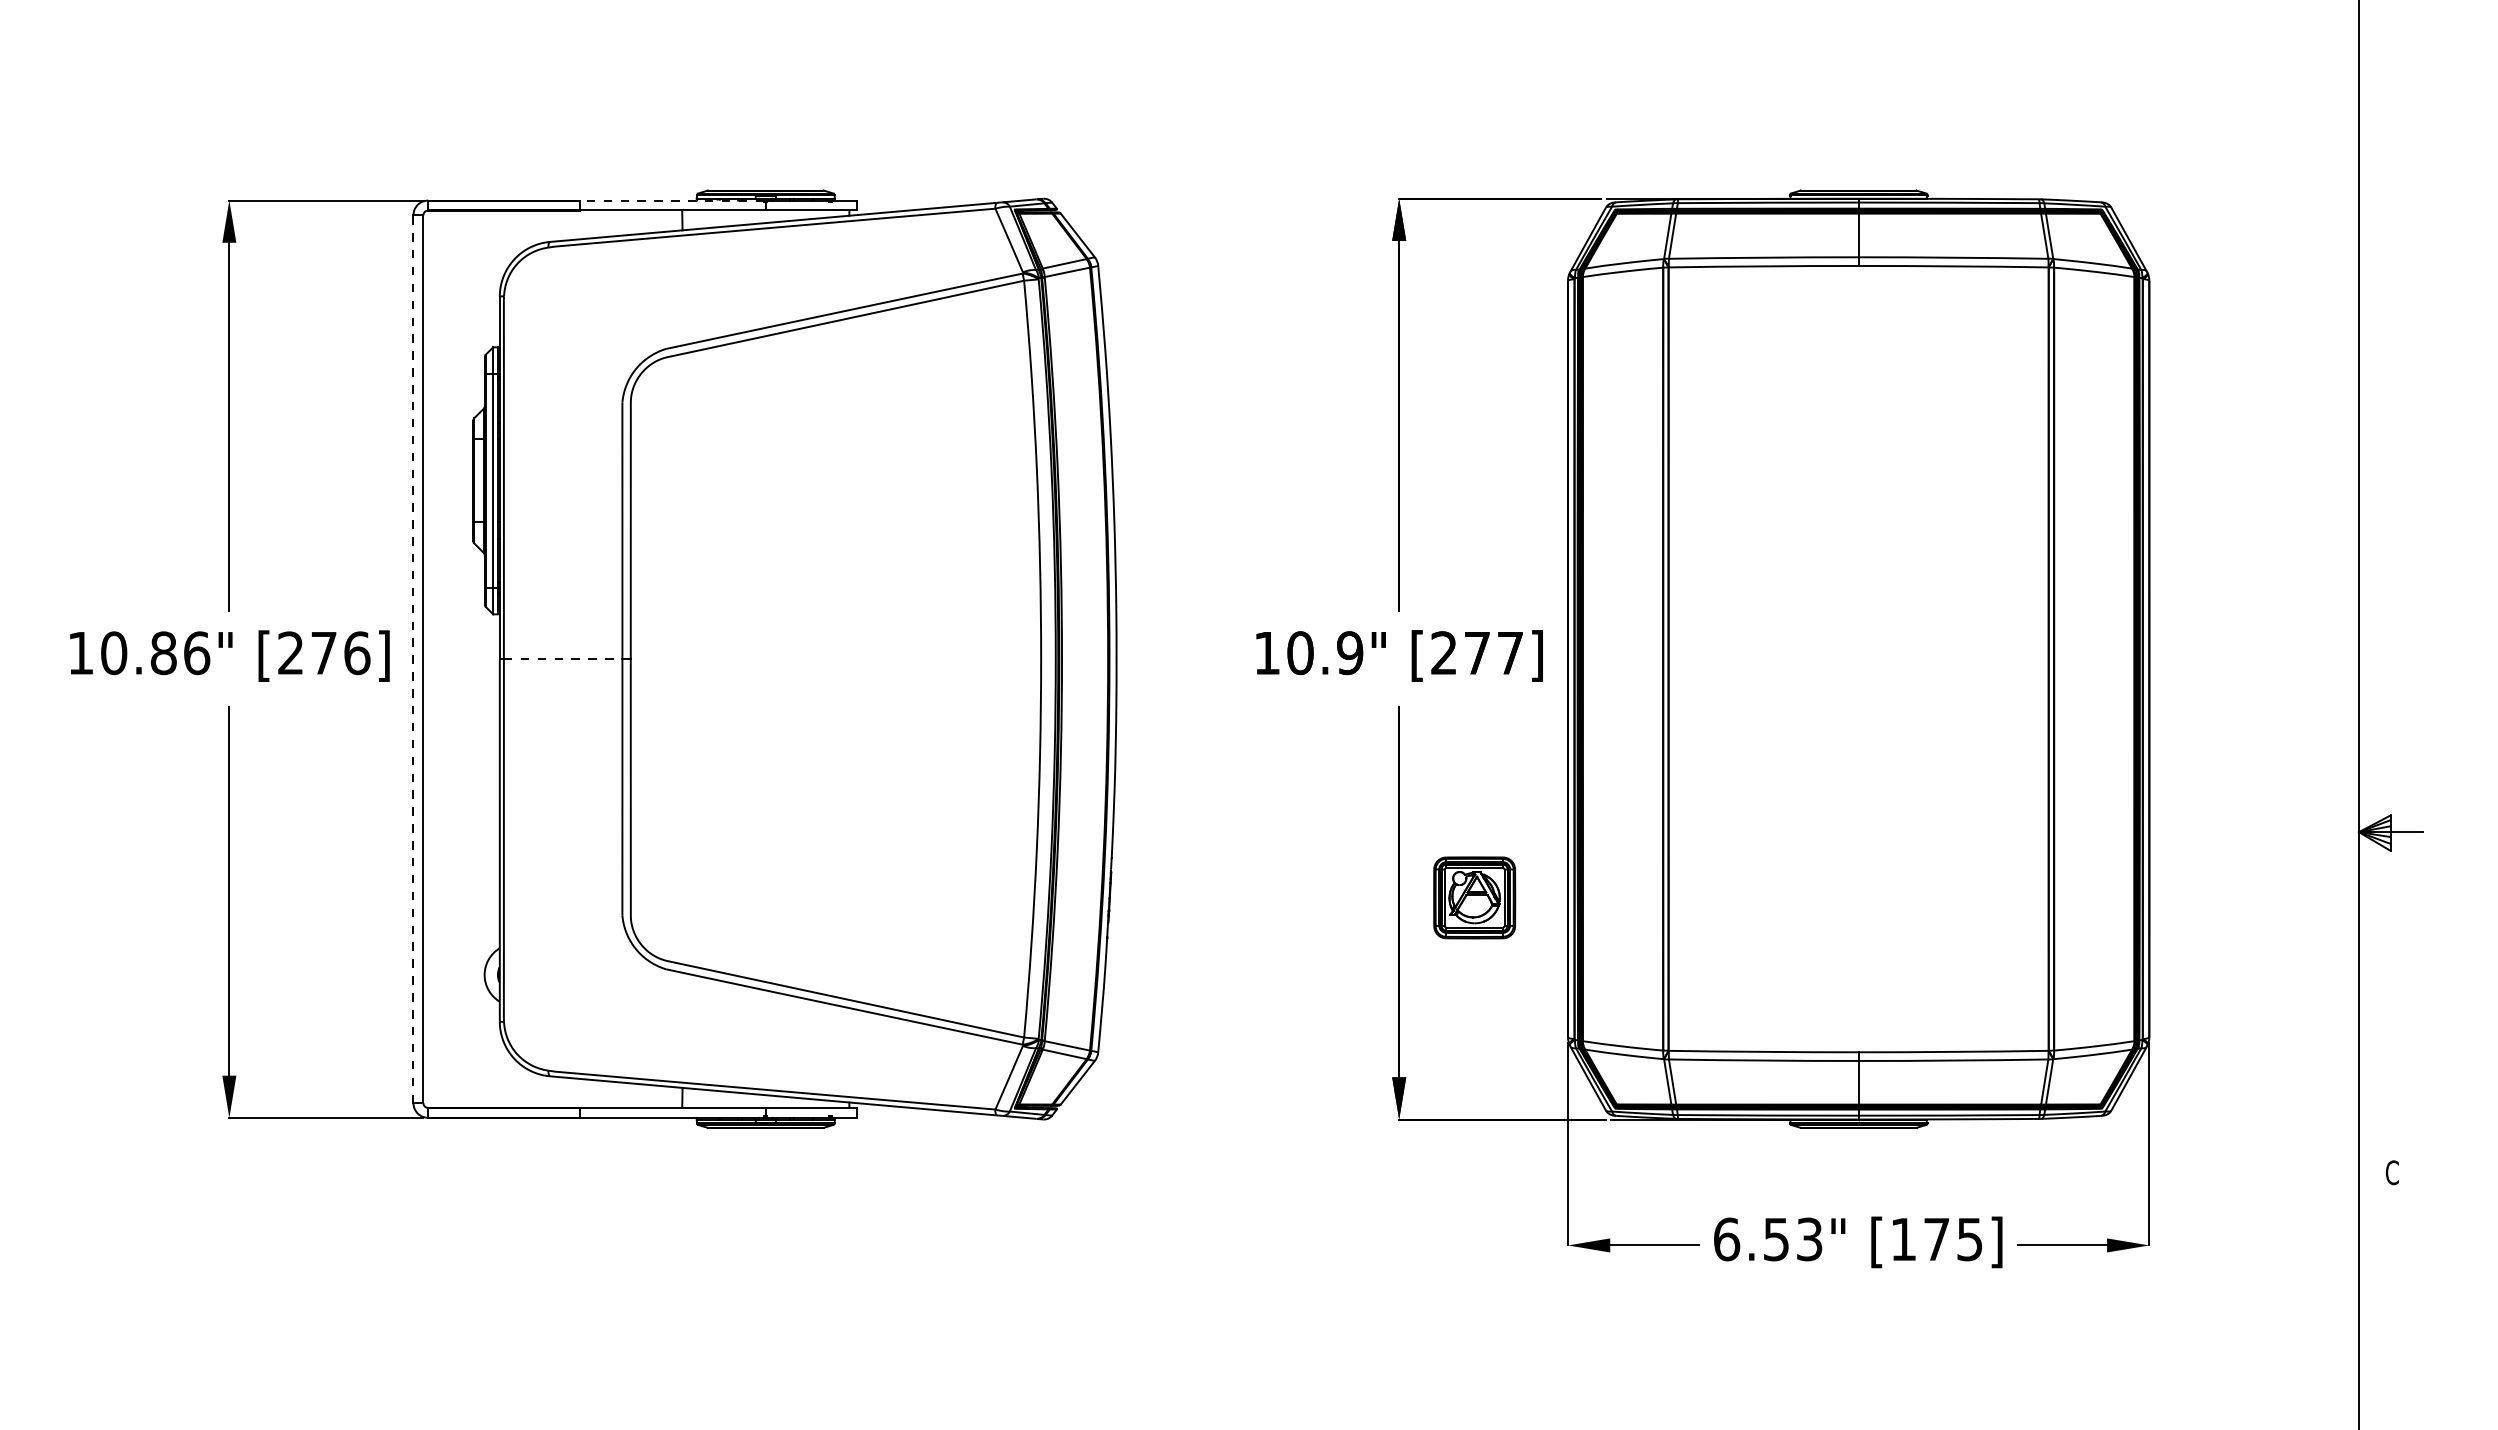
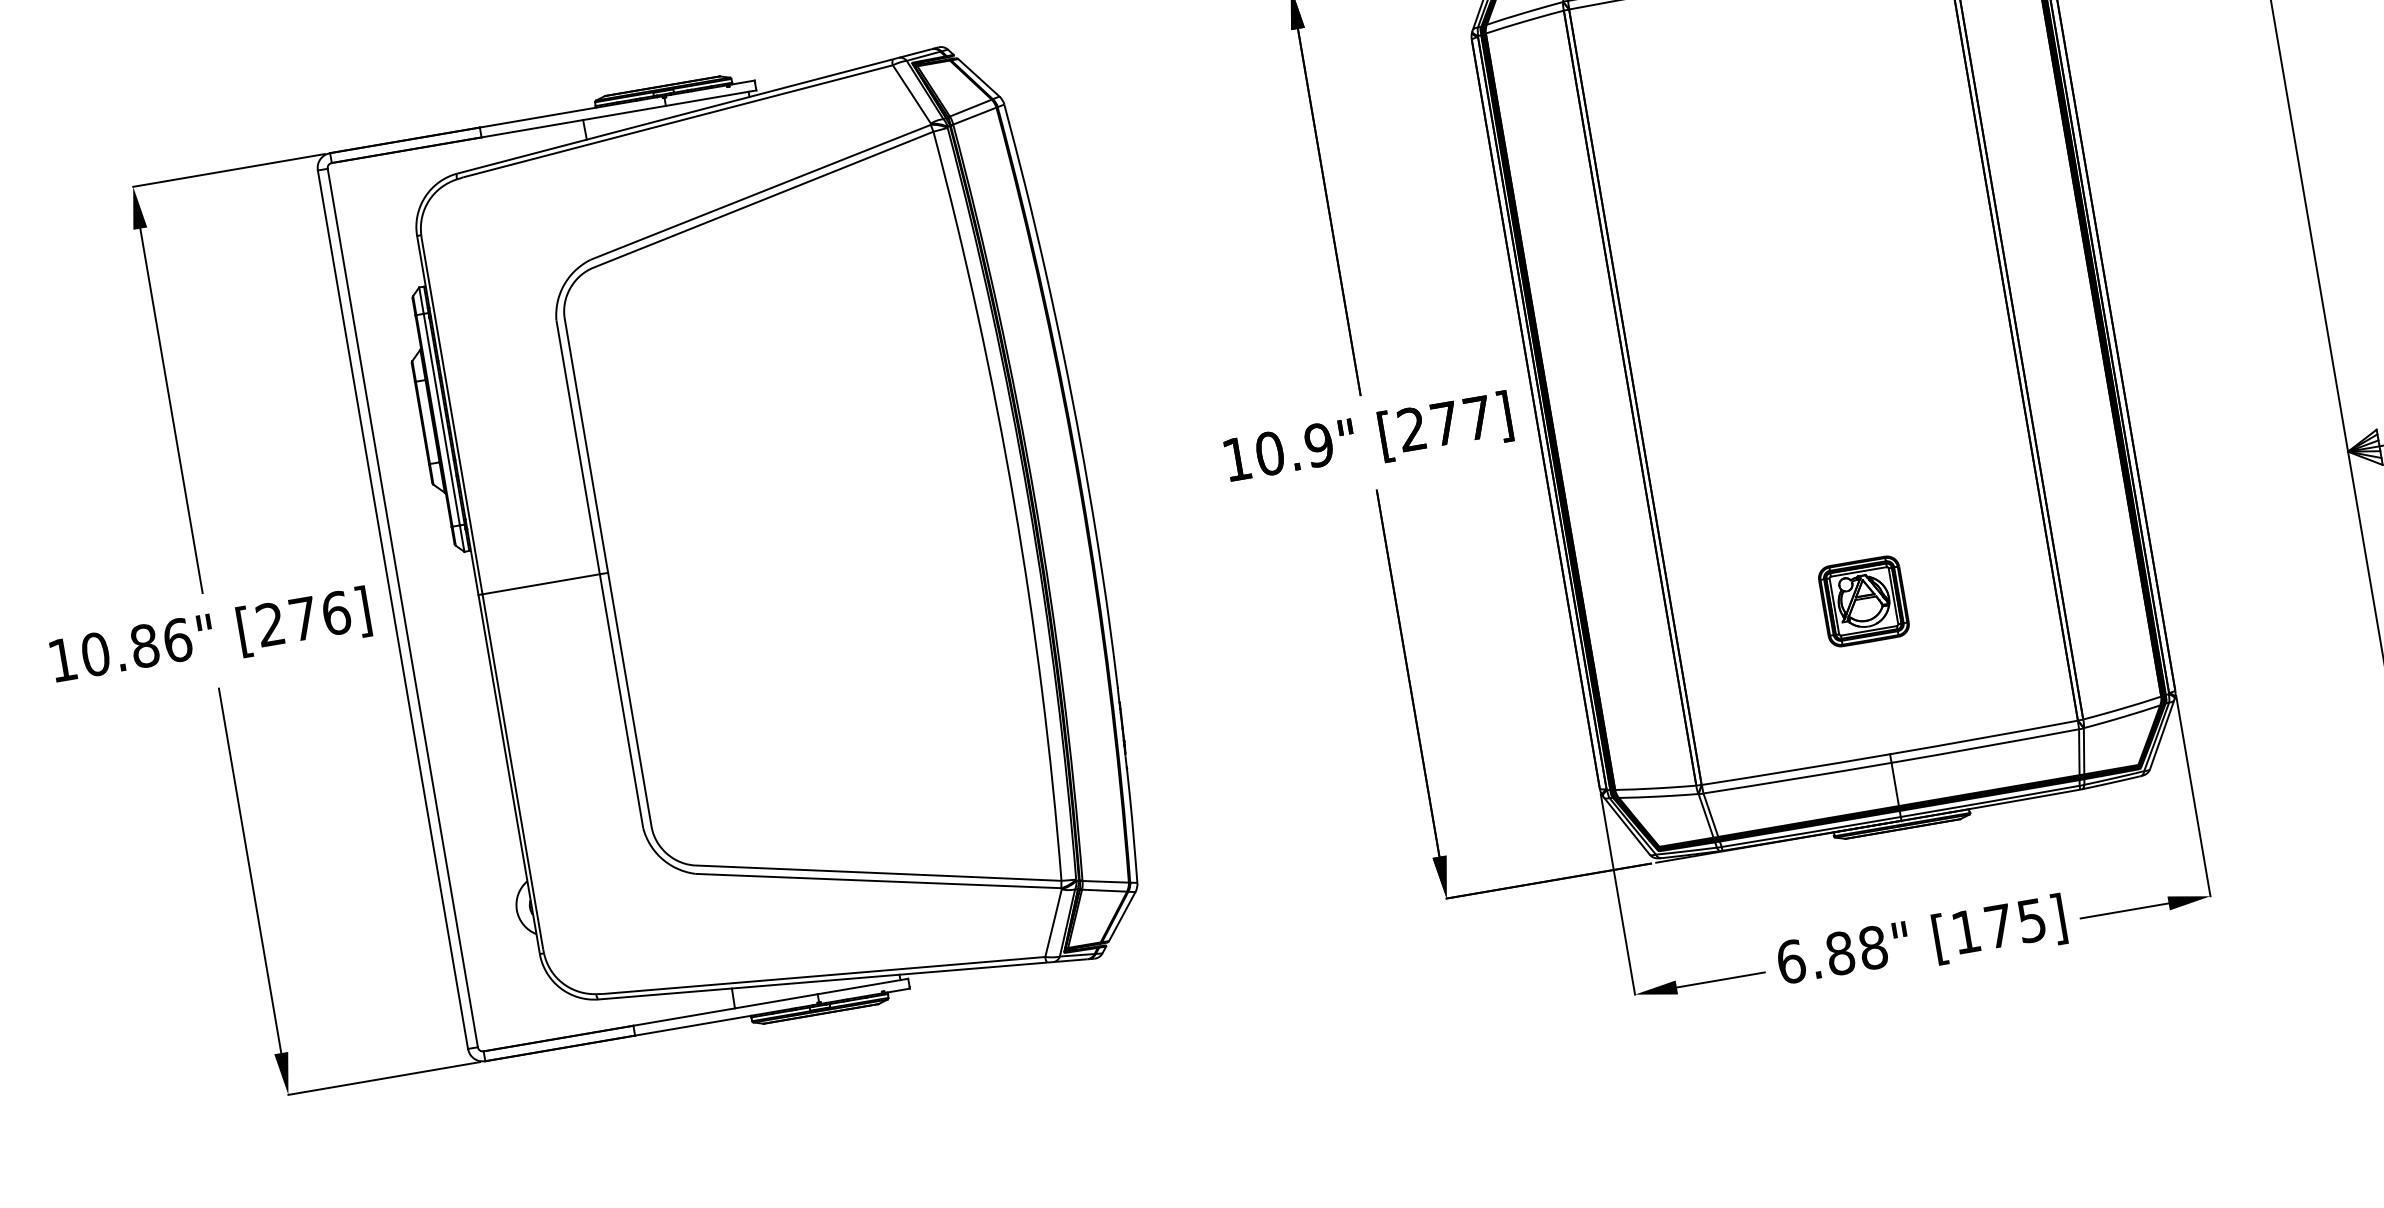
line: (671, 200) -> (570, 111), dashed -> solid
line: (413, 659) -> (393, 609), dashed -> solid
line: (563, 659) -> (541, 584), dashed -> solid
part: (1474, 897) -> (1863, 601), moved
text: (1792, 1239) -> (1856, 950), 6.53" -> 6.88"

